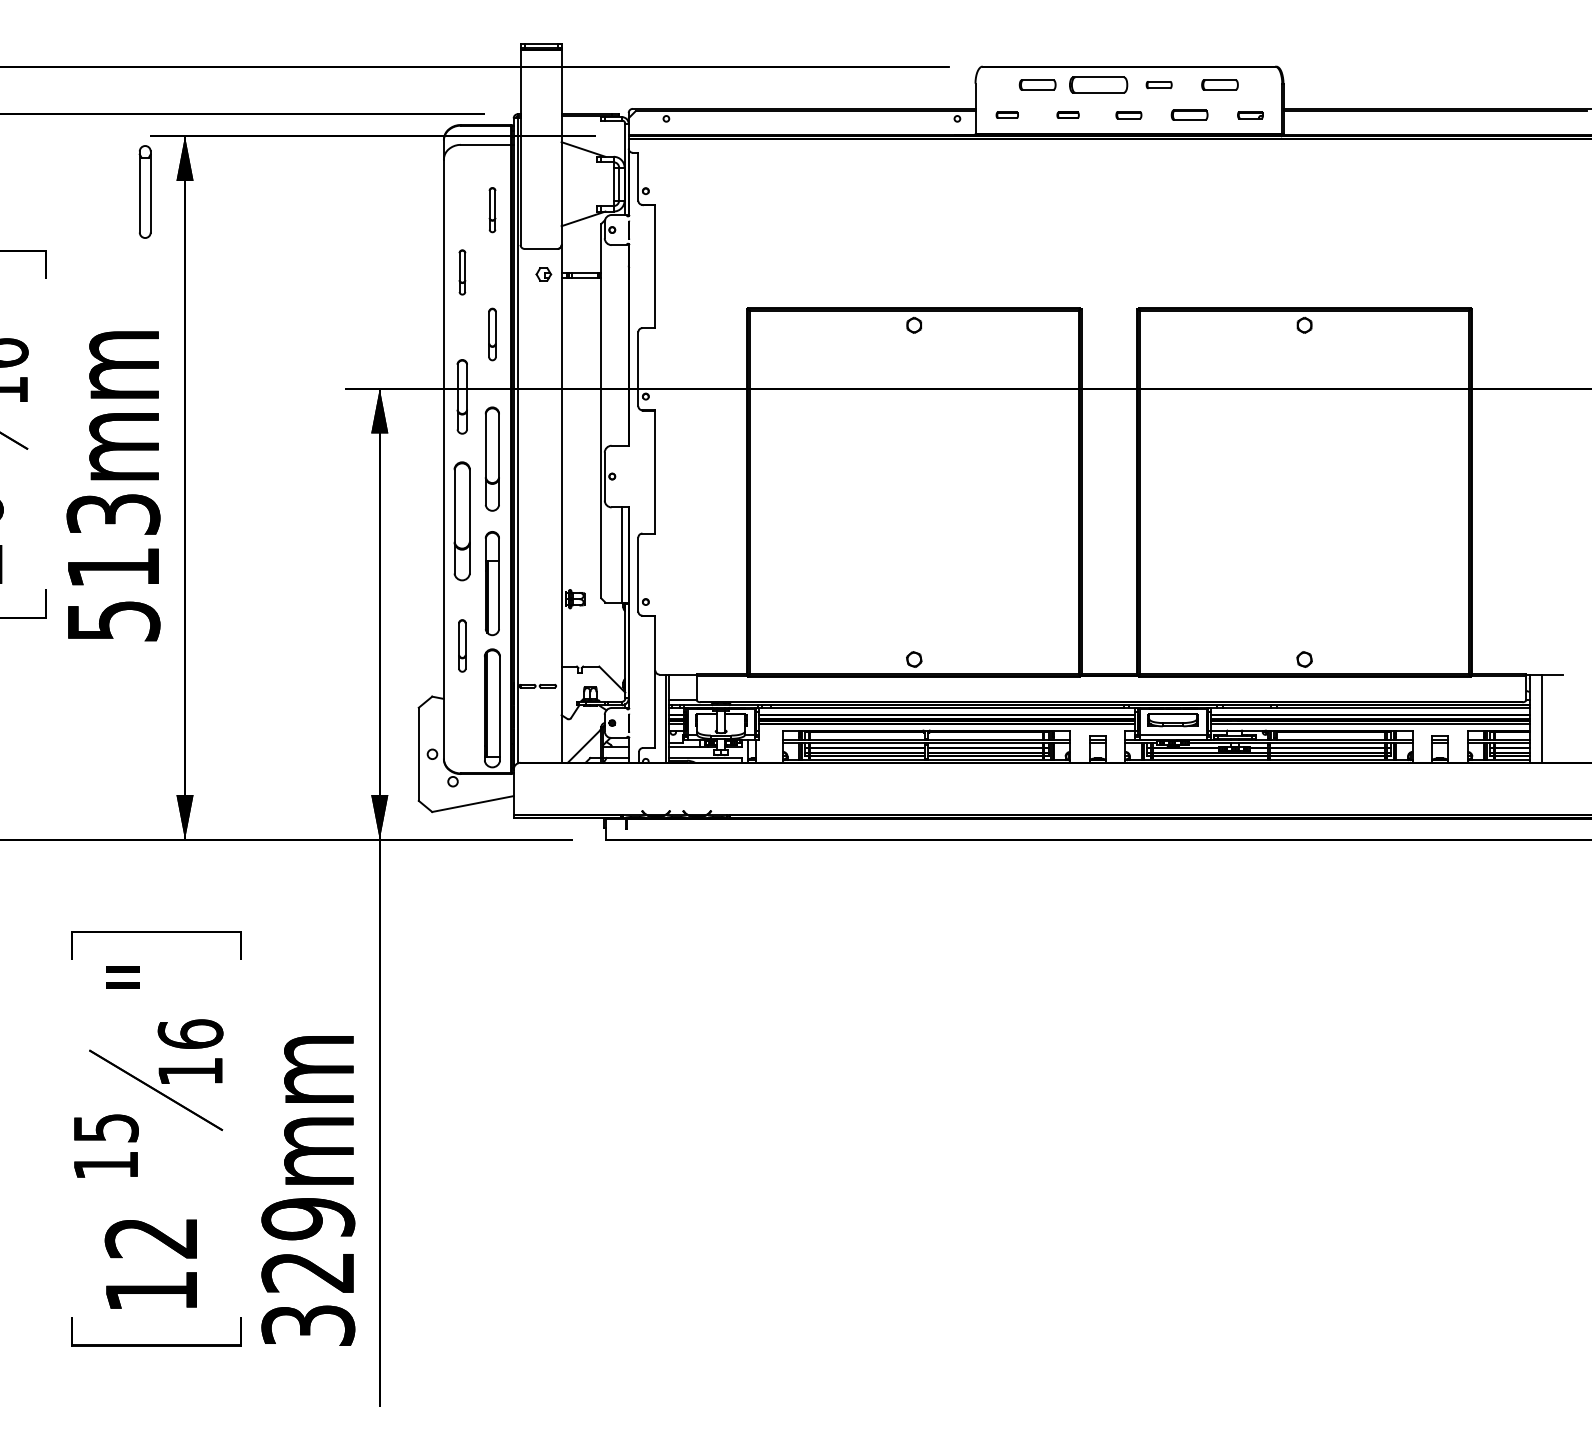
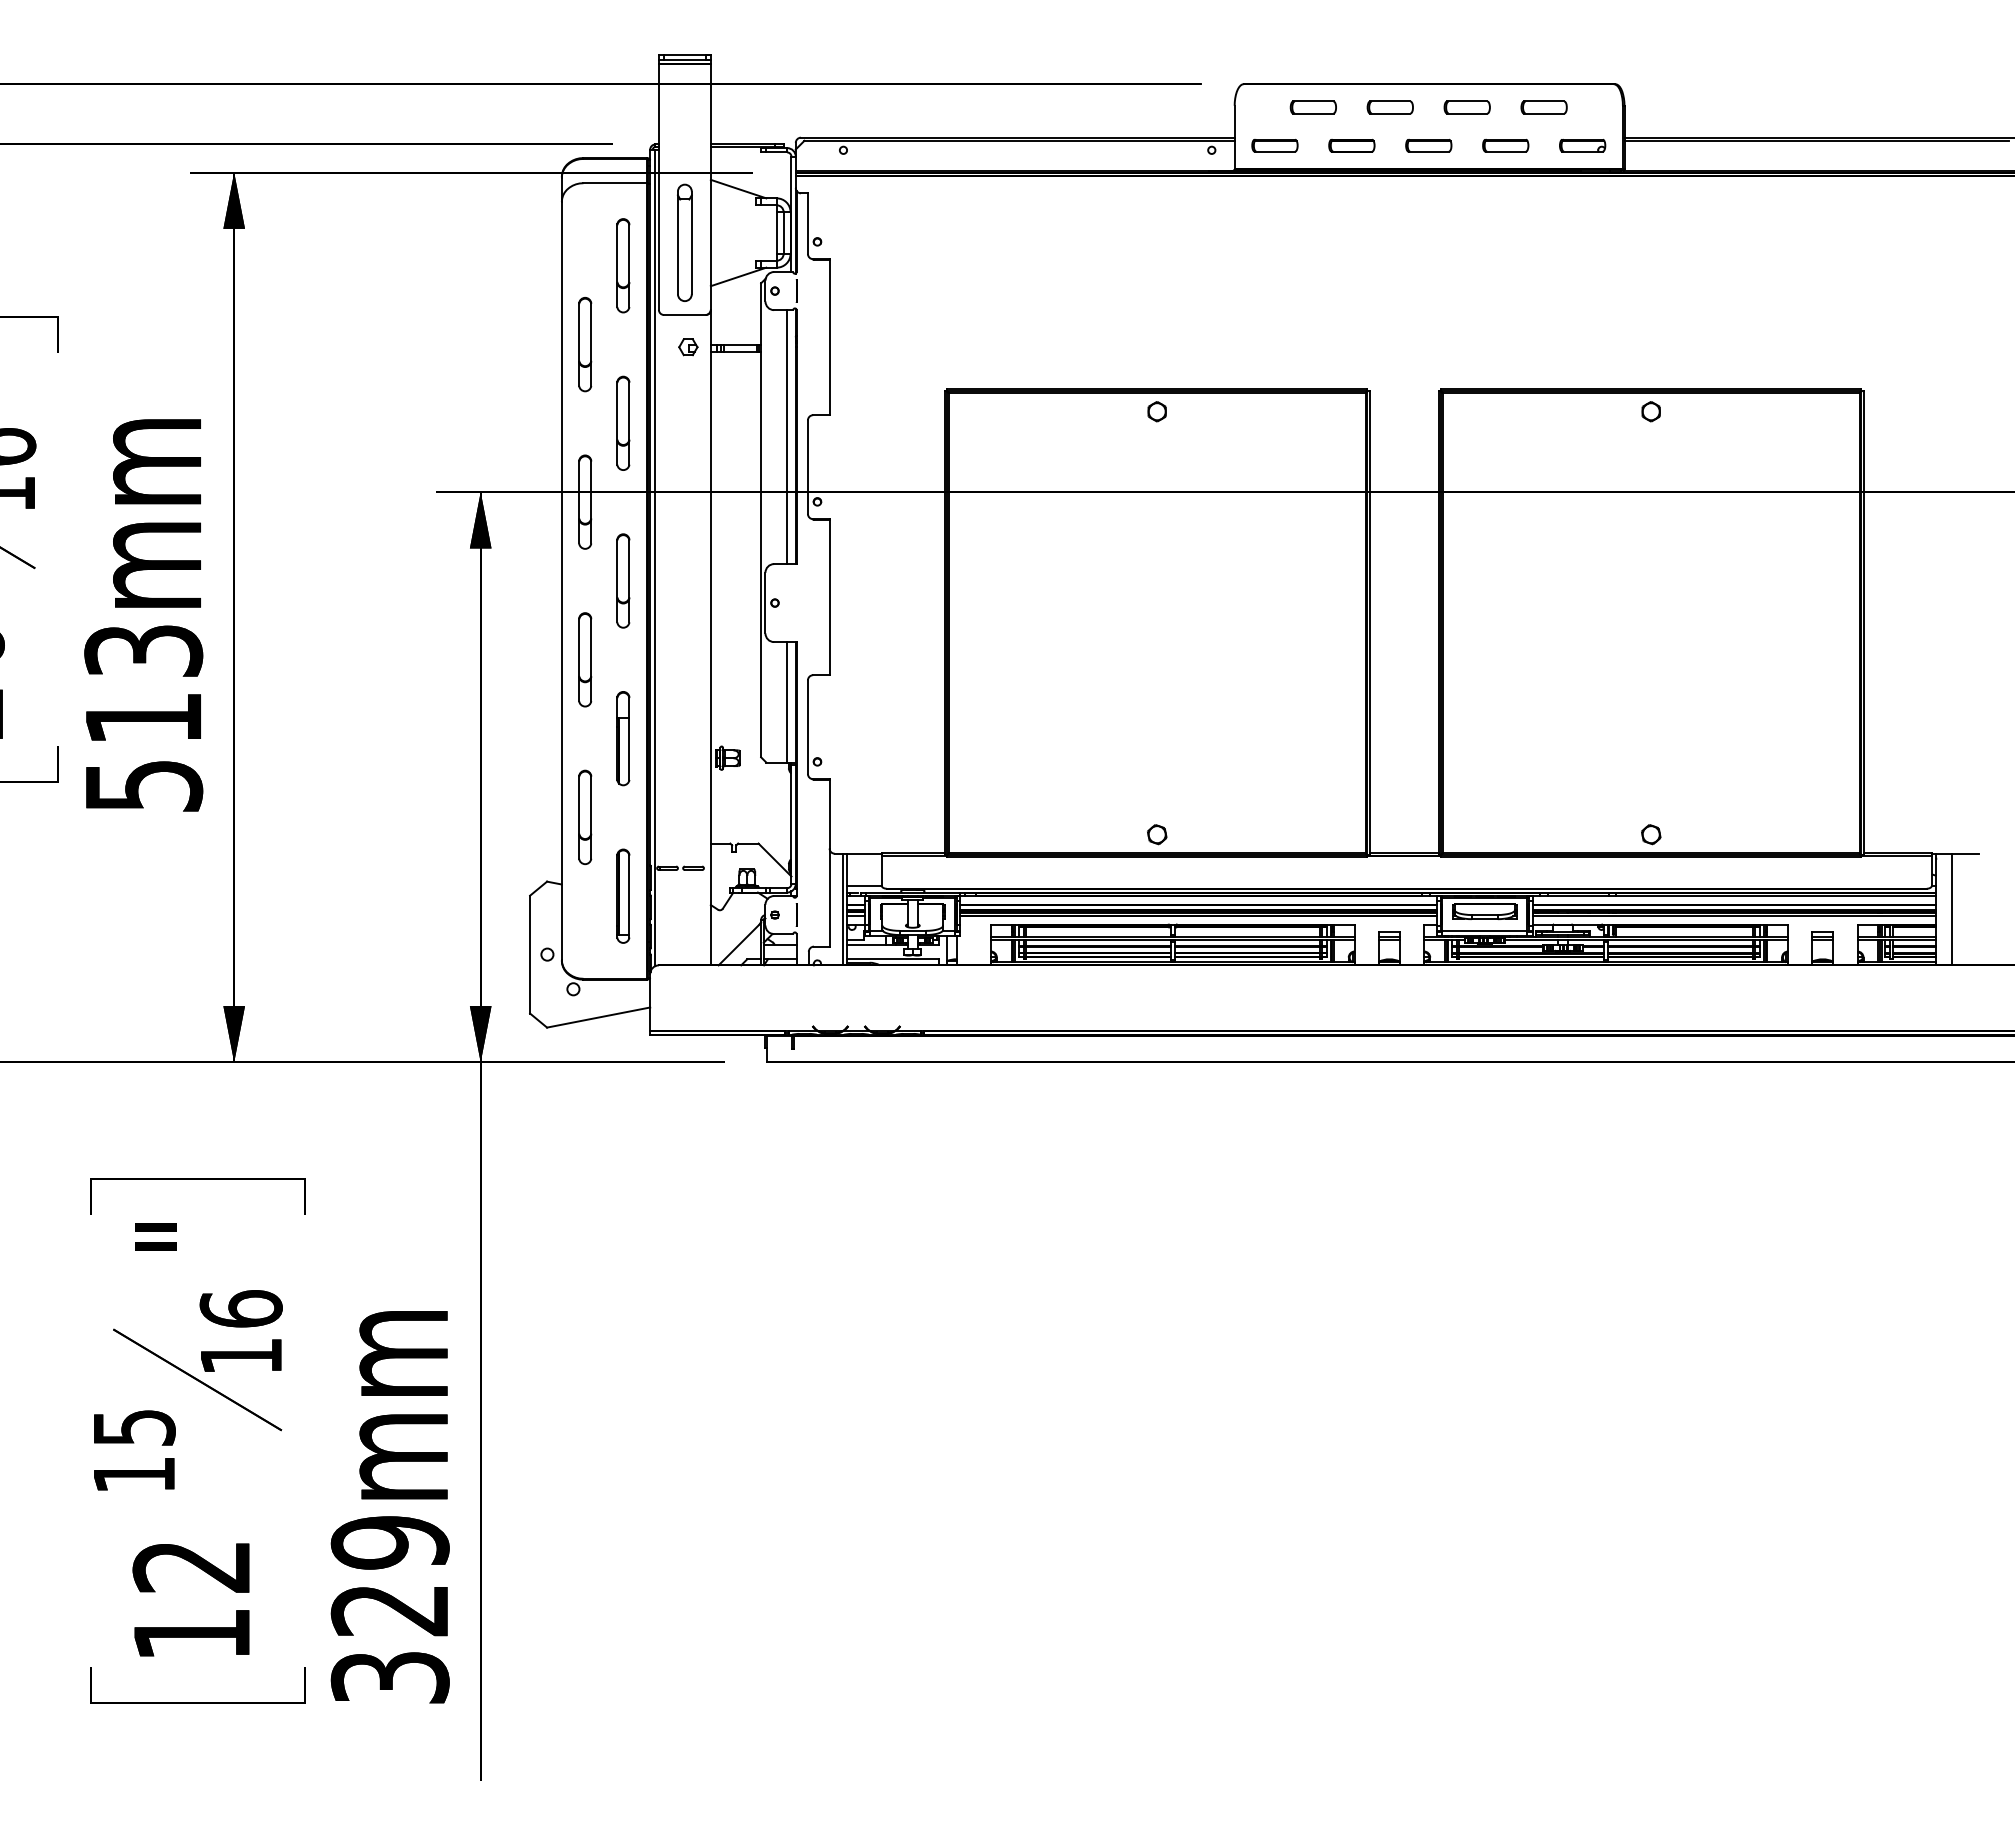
part: (1097, 85) -> (1389, 107), size x0.62
part: (1158, 85) -> (1466, 107), size x1.43
part: (1006, 115) -> (1274, 145), size x1.67
part: (1067, 115) -> (1351, 145), size x1.67
part: (1128, 115) -> (1428, 145), size x1.43
part: (1250, 115) -> (1582, 145), size x1.43
part: (144, 191) -> (684, 242), moved
part: (492, 209) -> (623, 265), size x1.67
part: (462, 272) -> (585, 344), size x1.67
part: (492, 333) -> (623, 422), size x1.43
line: (622, 345) -> (787, 437), added
part: (492, 458) -> (623, 580), size x0.71
part: (462, 521) -> (585, 659), size x0.62
part: (492, 583) -> (623, 738), size x0.71
part: (462, 645) -> (585, 817), size x1.43
part: (492, 707) -> (623, 895), size x0.62

